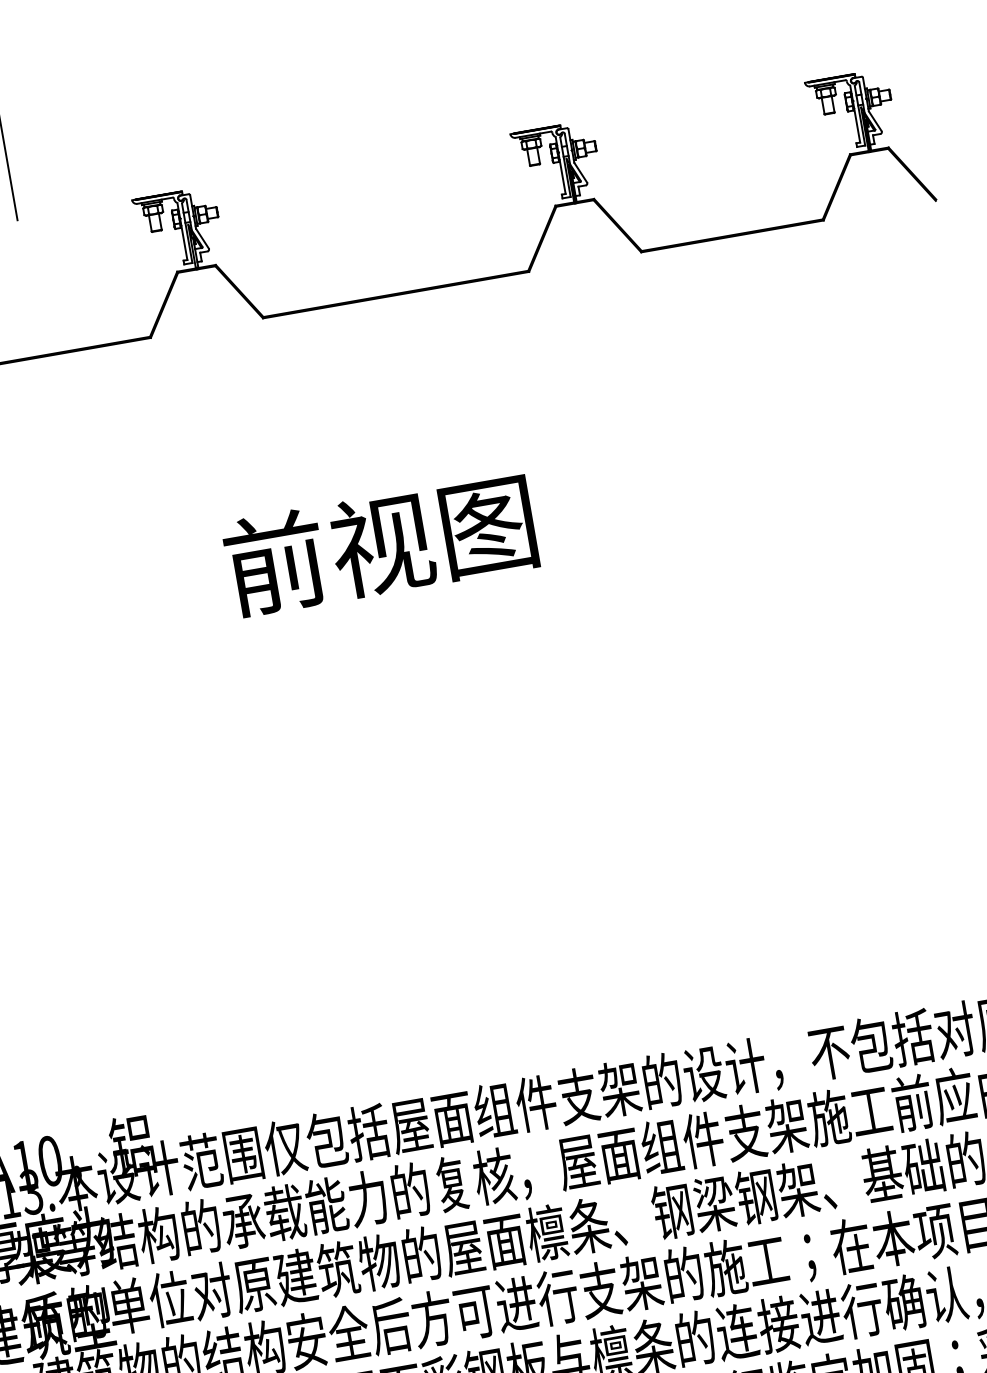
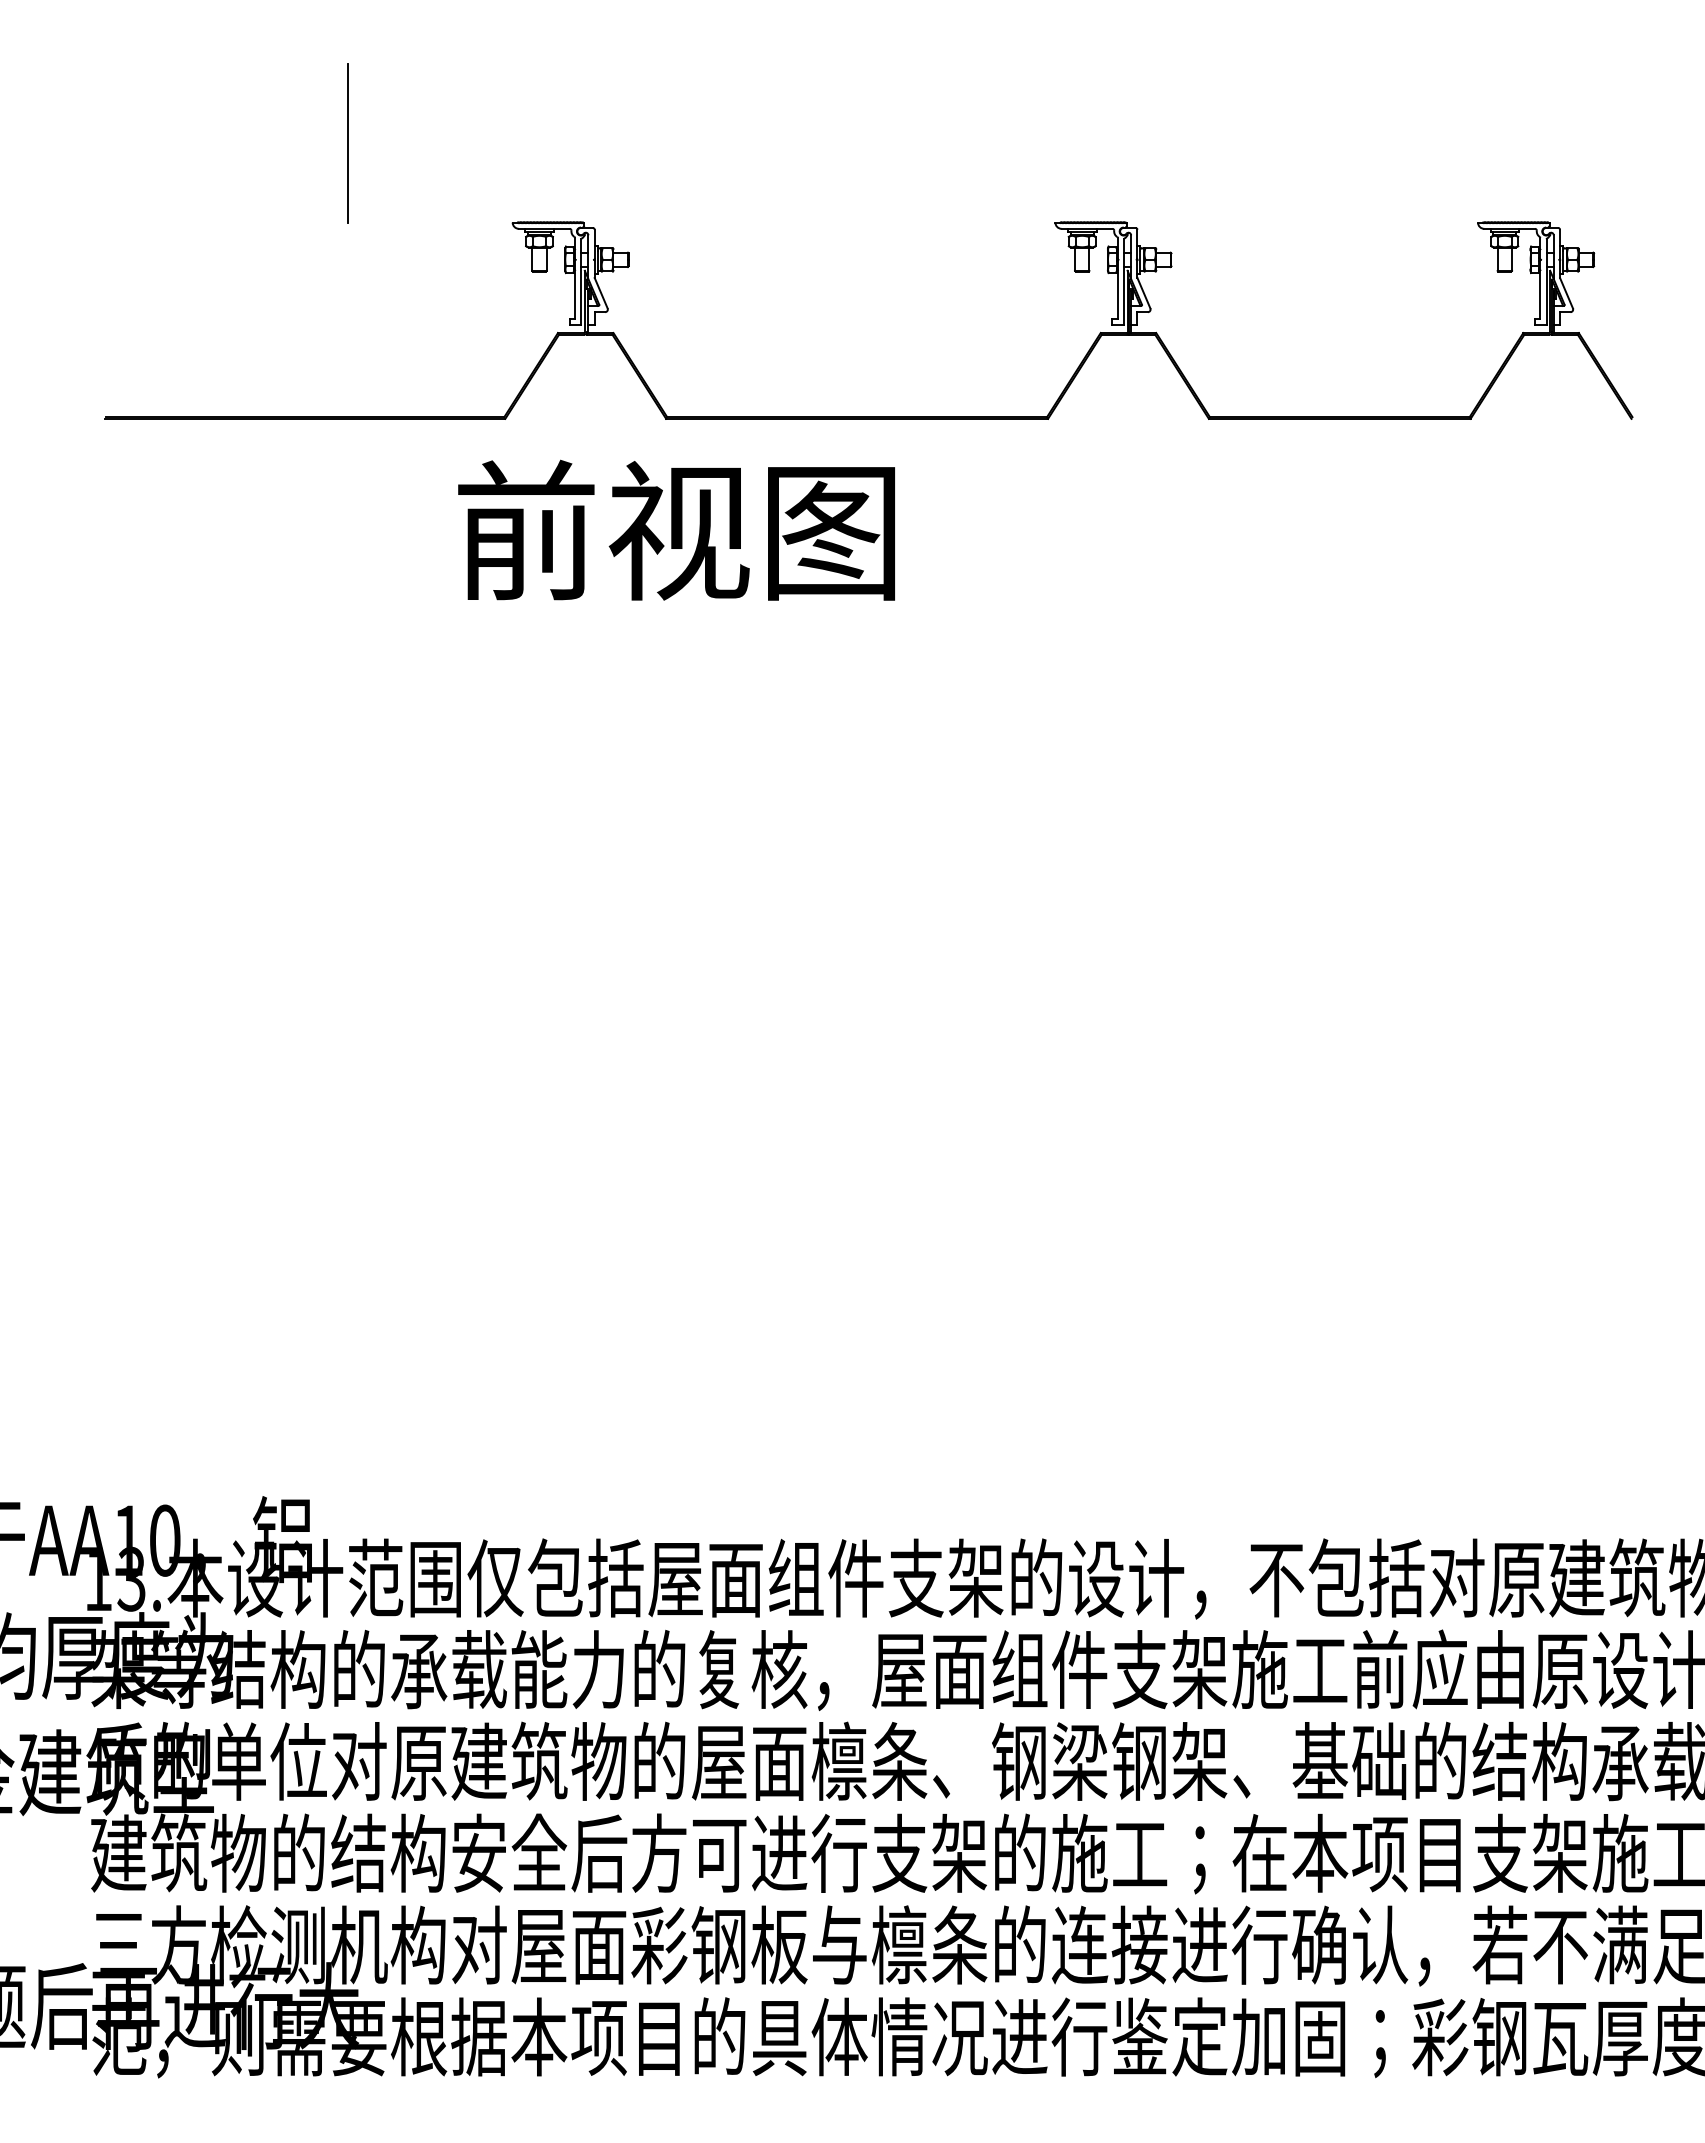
text: (380, 544) -> (676, 529), moved

